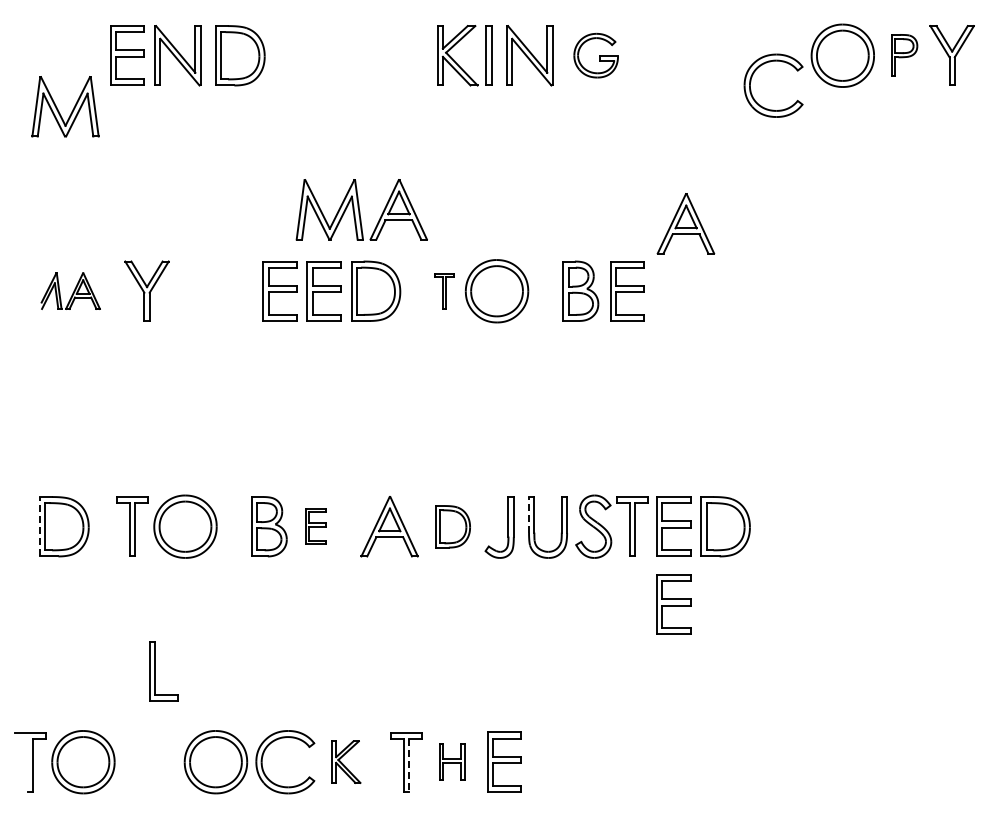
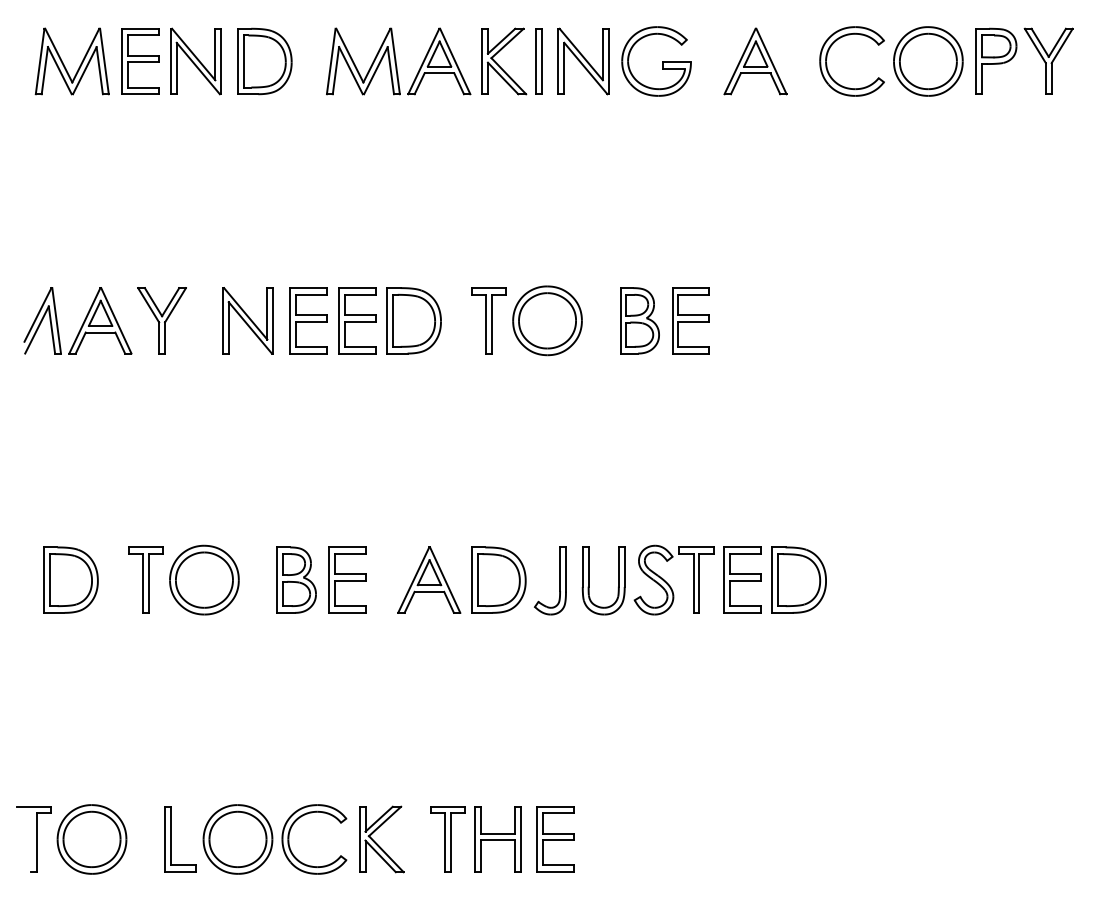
part: (596, 55) -> (657, 61), size x1.43
part: (904, 55) -> (996, 61), size x1.43
part: (753, 75) -> (829, 50), moved
part: (58, 109) -> (64, 64), moved
part: (361, 209) -> (398, 61), moved
part: (685, 223) -> (755, 61), moved
part: (70, 290) -> (77, 319), size x1.67
part: (224, 290) -> (247, 319), added
part: (444, 291) -> (489, 321), size x1.67
line: (529, 514) -> (583, 566), dashed -> solid
line: (40, 526) -> (44, 579), dashed -> solid
part: (315, 526) -> (347, 579), size x1.67
part: (453, 526) -> (499, 579), size x1.43
part: (673, 604) -> (741, 665), removed
part: (155, 671) -> (171, 839), moved
part: (346, 761) -> (381, 838), size x1.43
part: (452, 761) -> (498, 838), size x1.67
line: (409, 765) -> (451, 843), dashed -> solid

